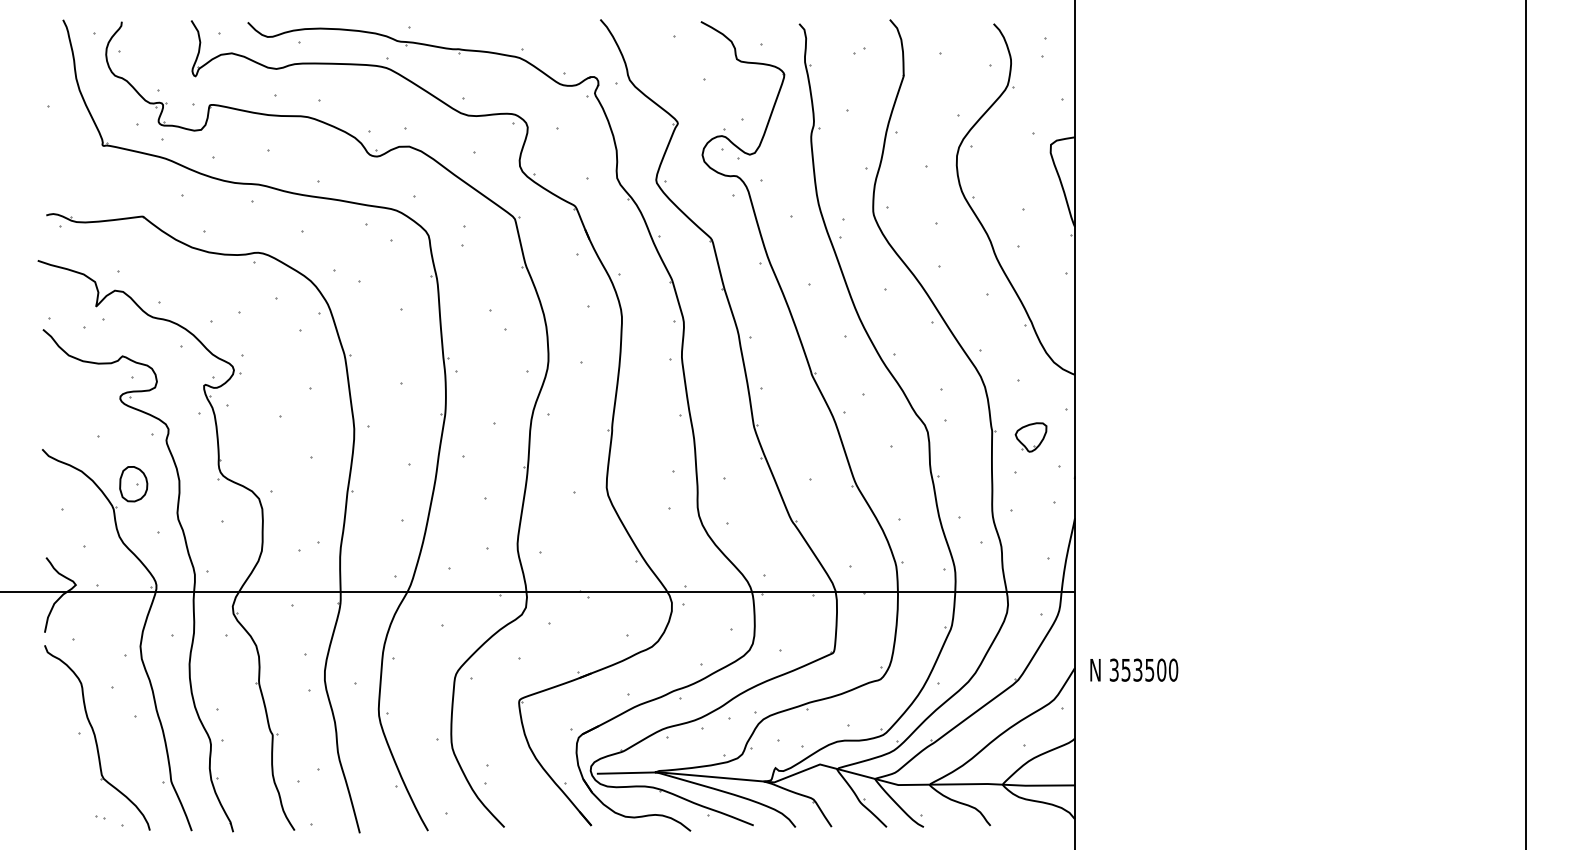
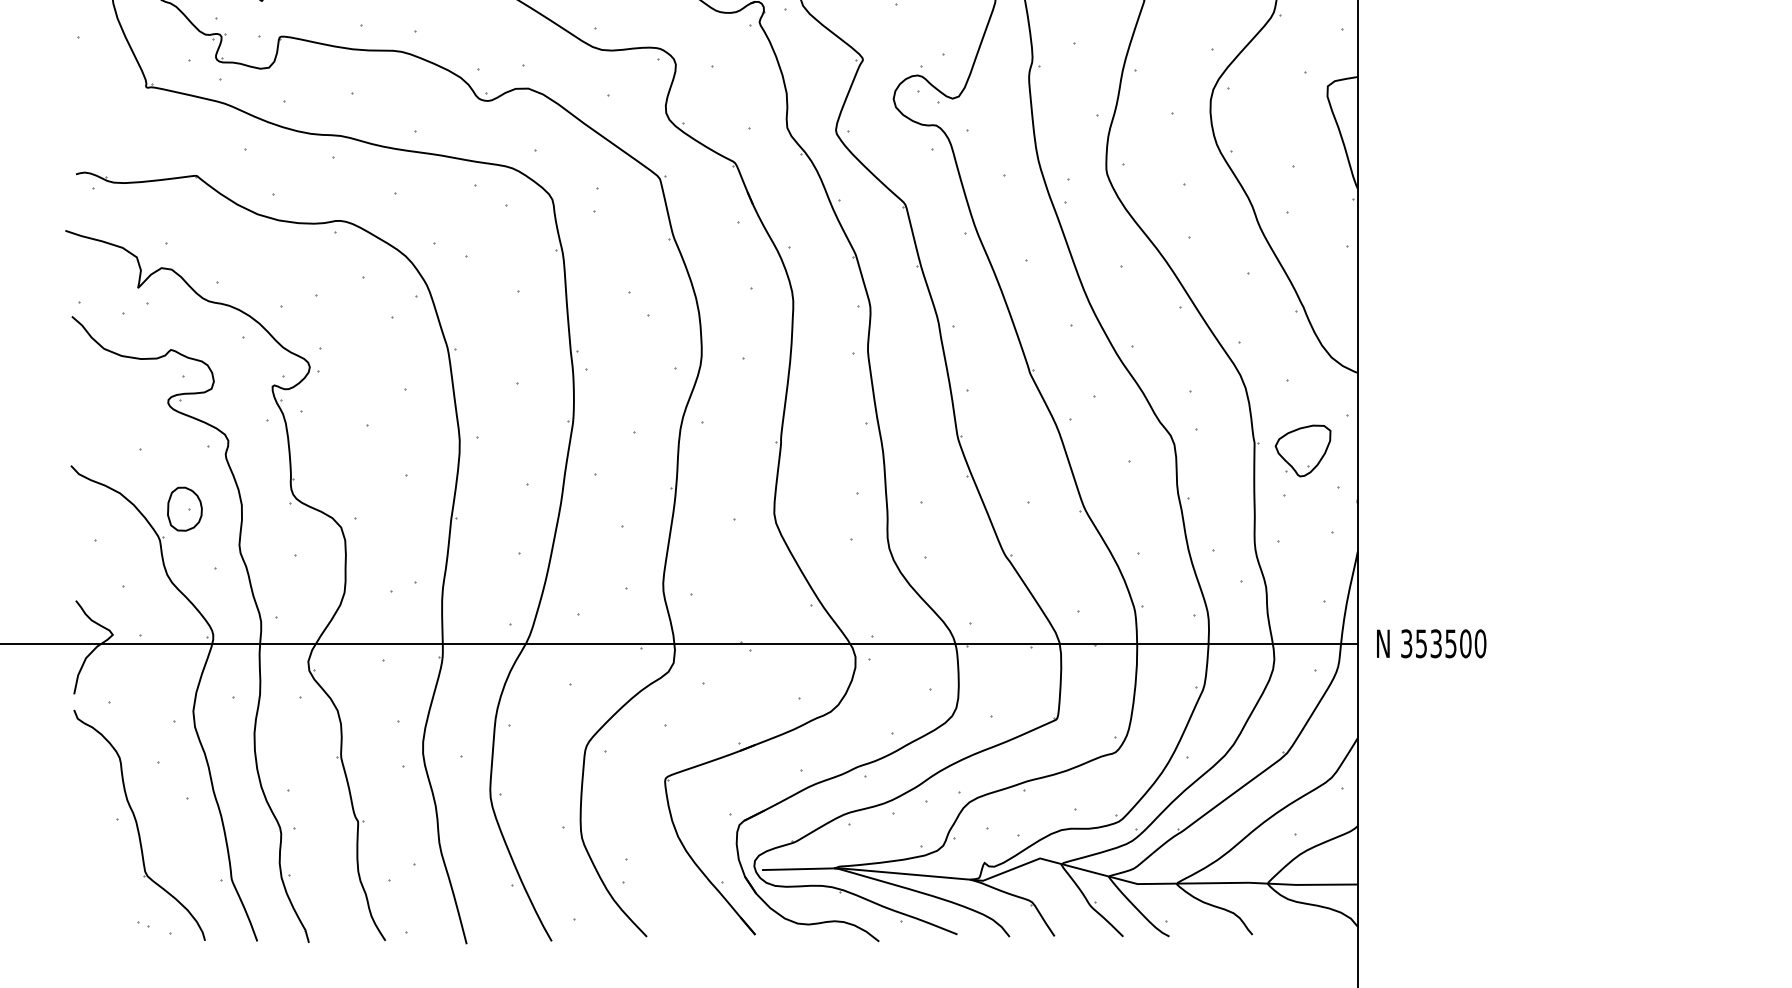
part: (1030, 437) -> (1302, 451), size x1.43
text: (1134, 669) -> (1431, 642), moved

